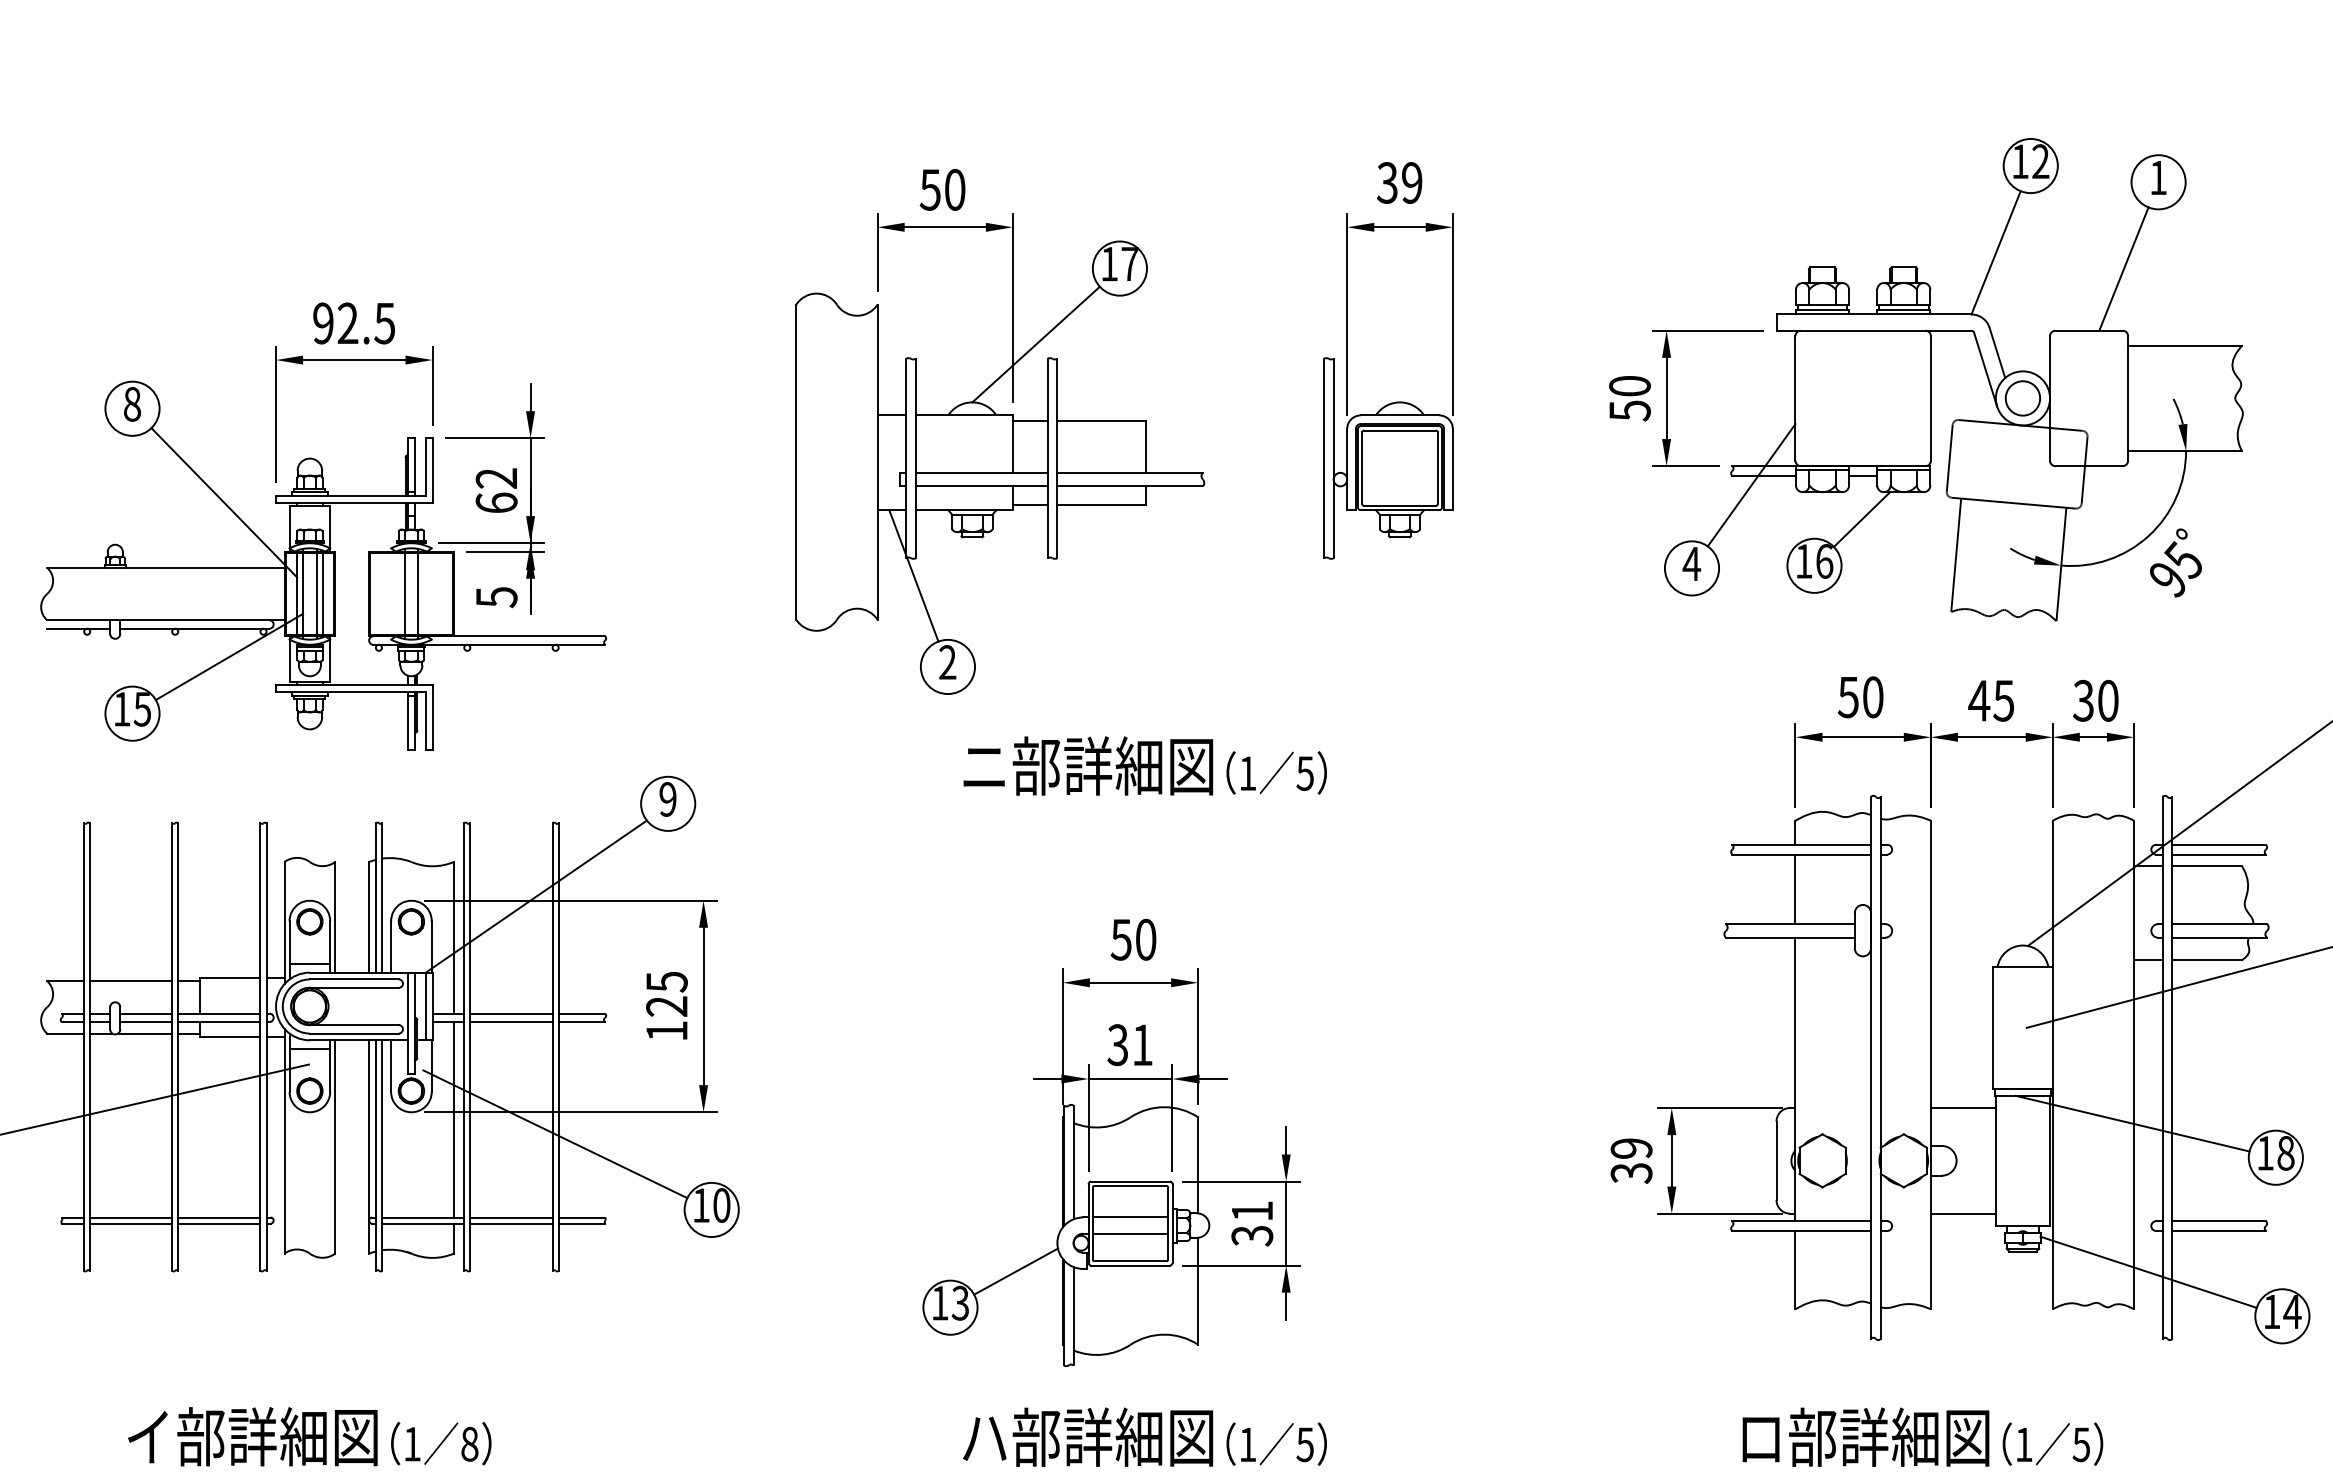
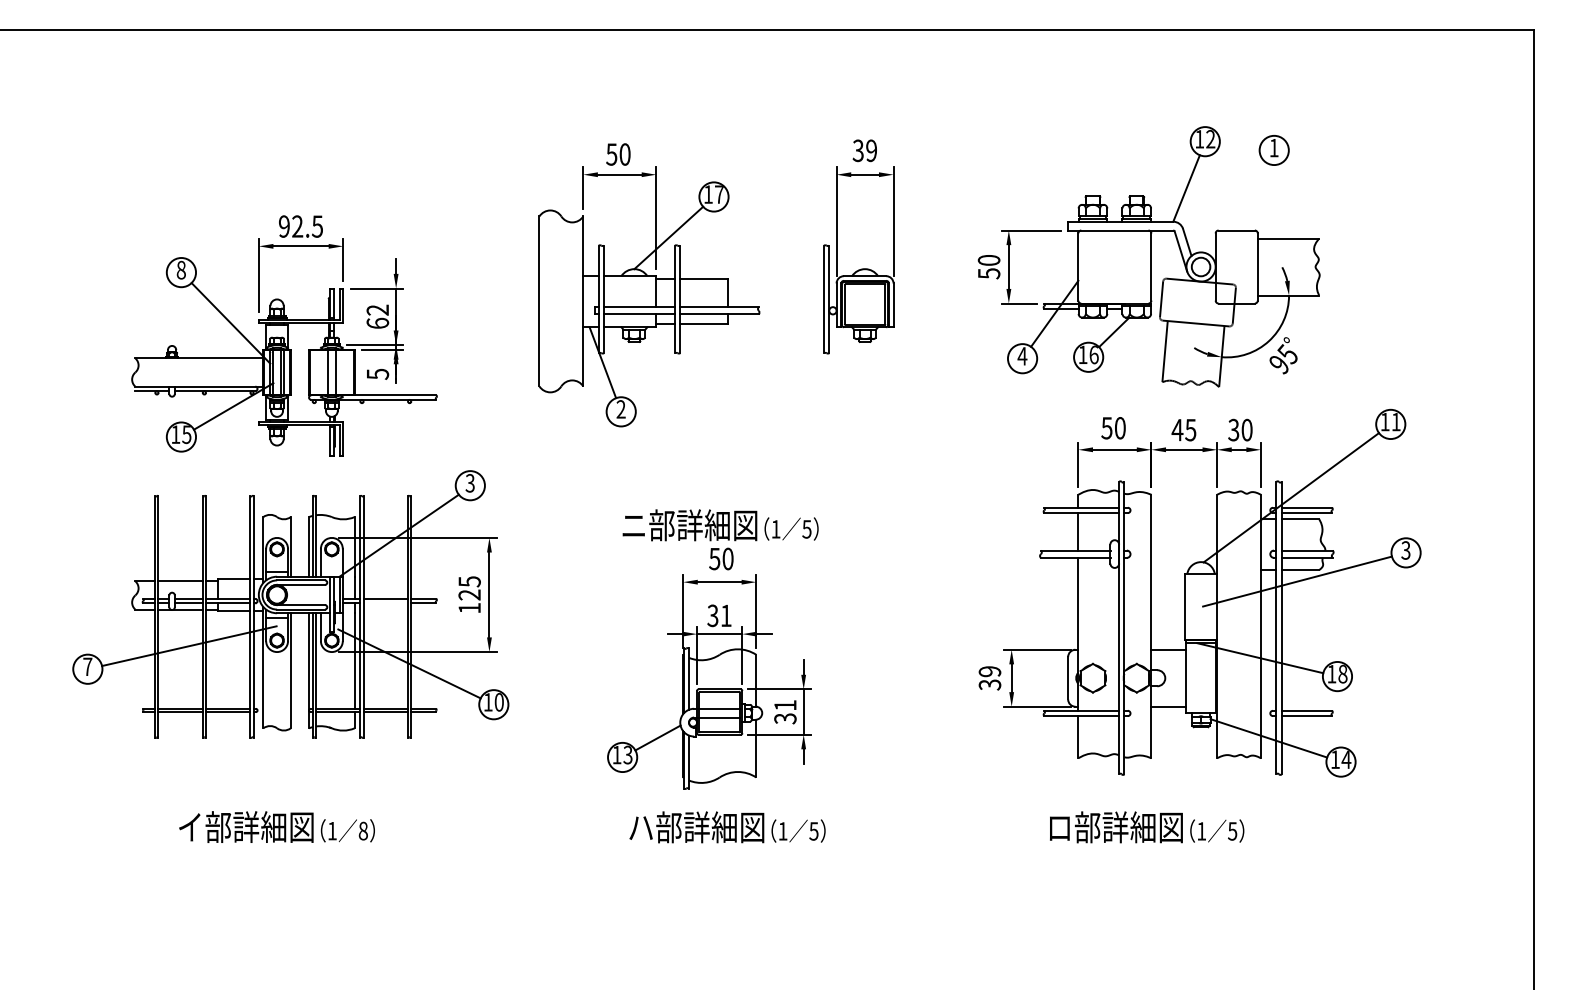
line: (2123, 269) -> (1255, 197), removed
text: (1144, 766) -> (720, 525), moved
text: (666, 799) -> (469, 483), 9 -> 3
line: (510, 1022) -> (385, 603), removed

